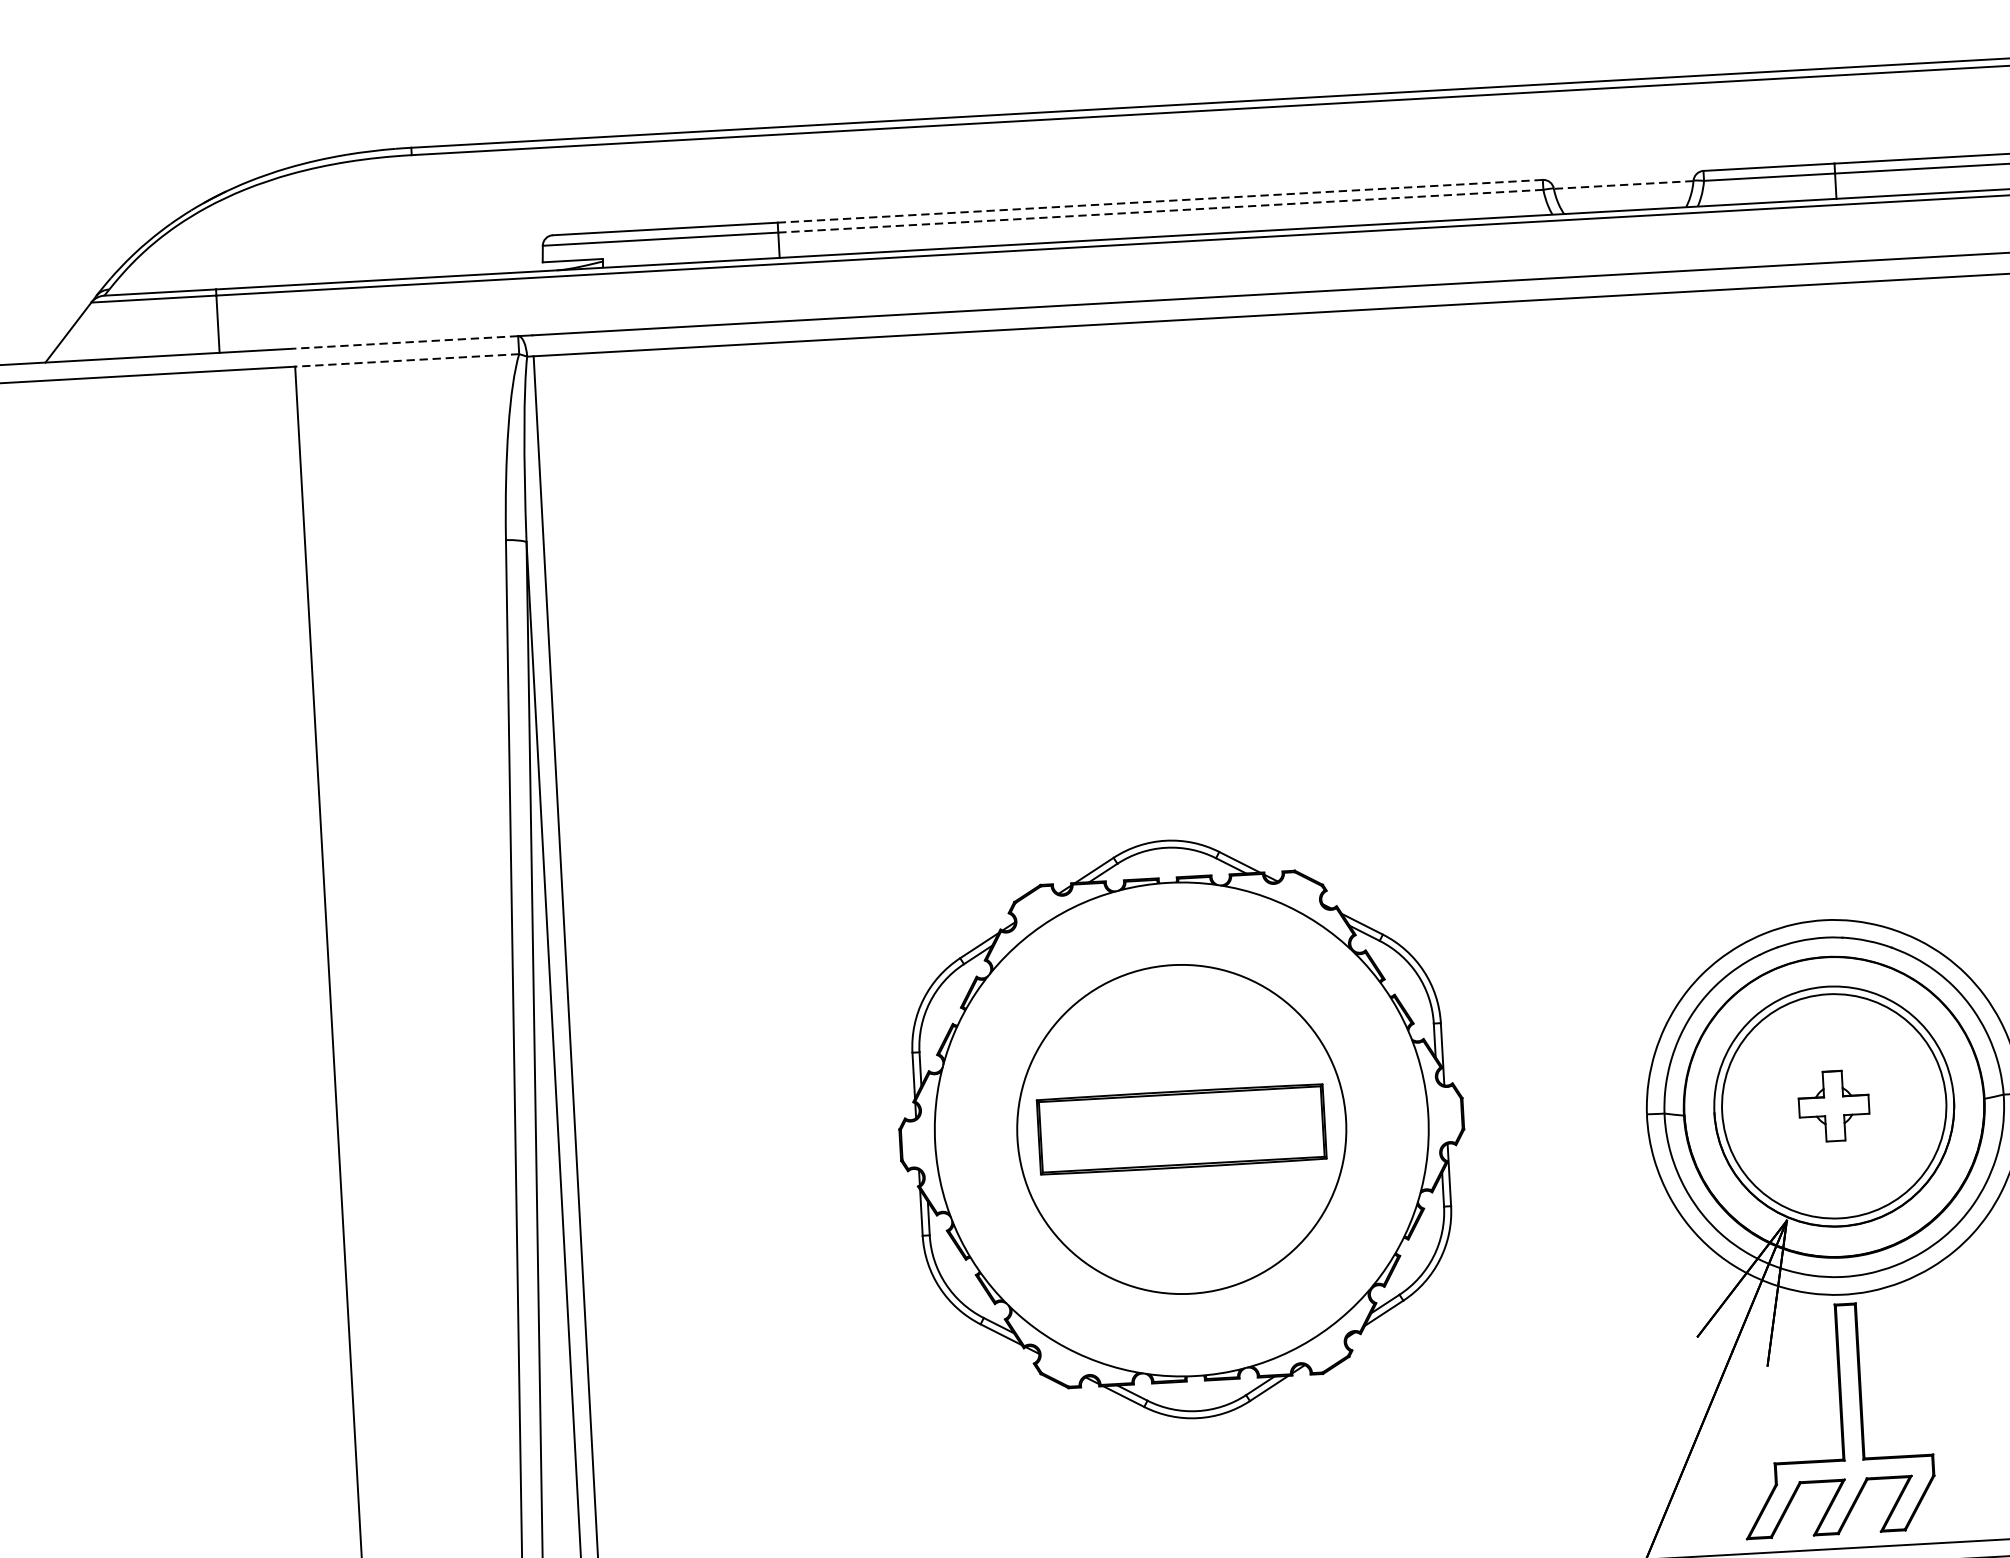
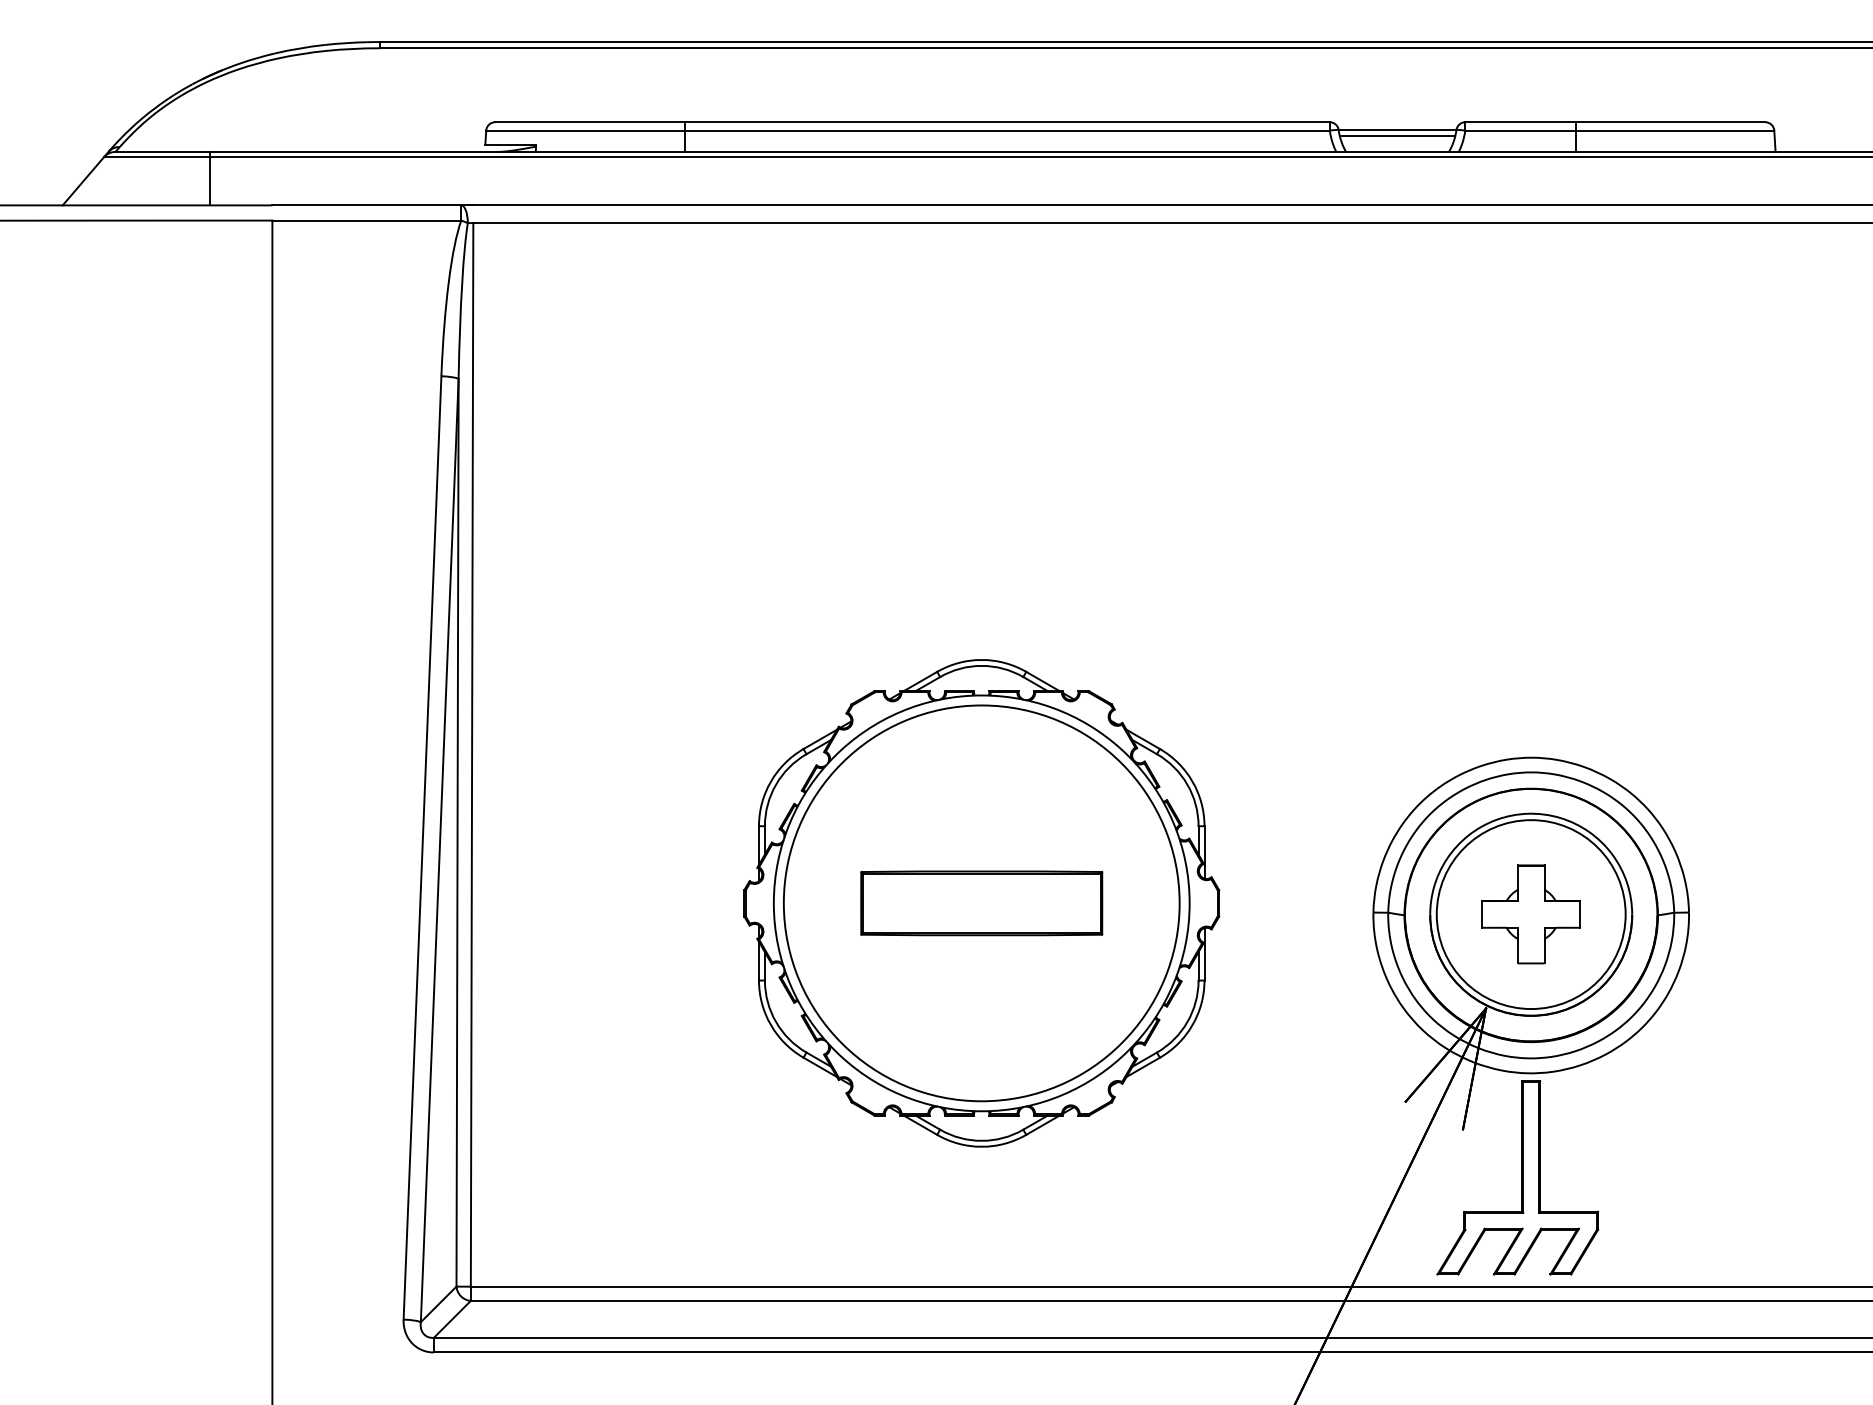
line: (1623, 185) -> (1397, 130), dashed -> solid
line: (1623, 191) -> (1397, 135), added
line: (1160, 201) -> (1007, 122), dashed -> solid
line: (1161, 211) -> (1007, 130), dashed -> solid
line: (405, 342) -> (366, 205), dashed -> solid
line: (406, 360) -> (366, 220), dashed -> solid
part: (1833, 1106) -> (1530, 914), size x1.67
circle: (1181, 1129) -> (981, 903), size x1.43

